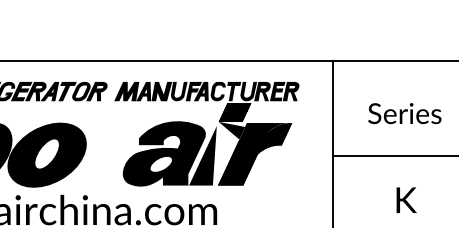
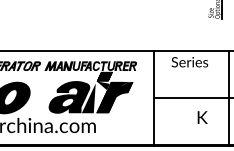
text: (404, 114) -> (189, 62), moved
text: (406, 200) -> (202, 117), moved

